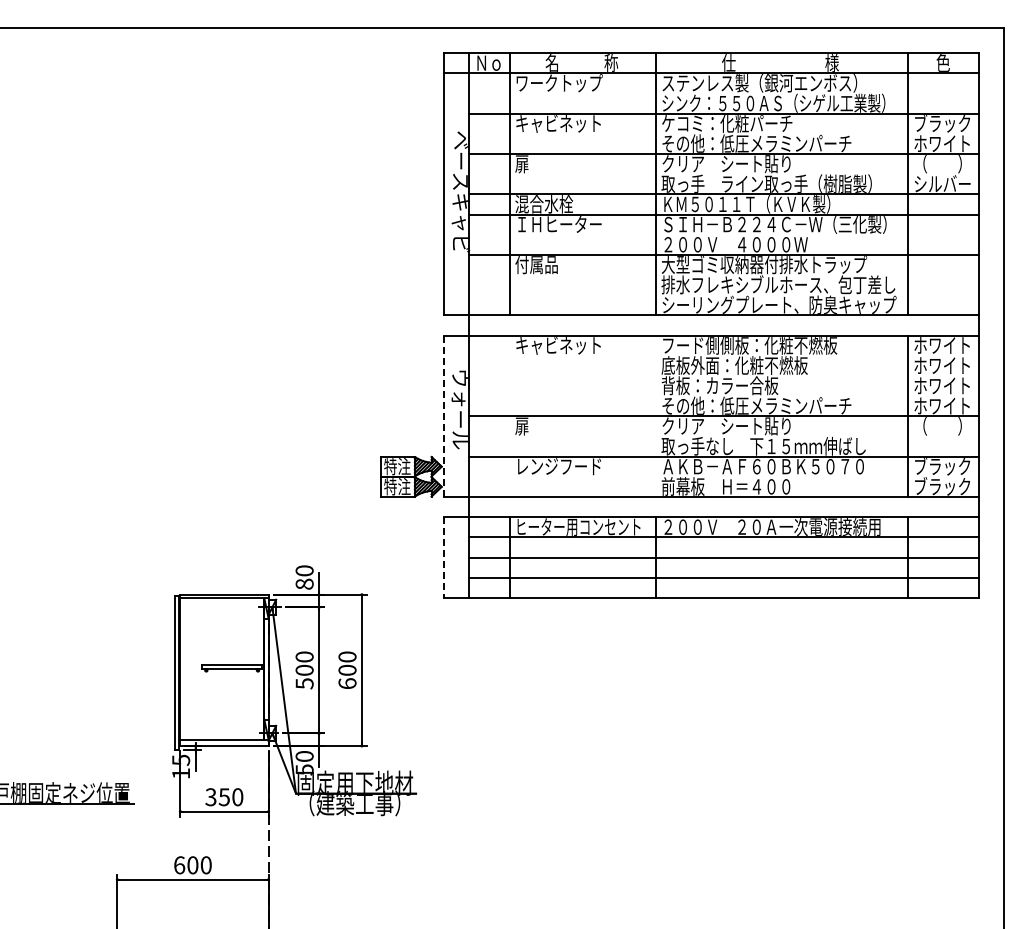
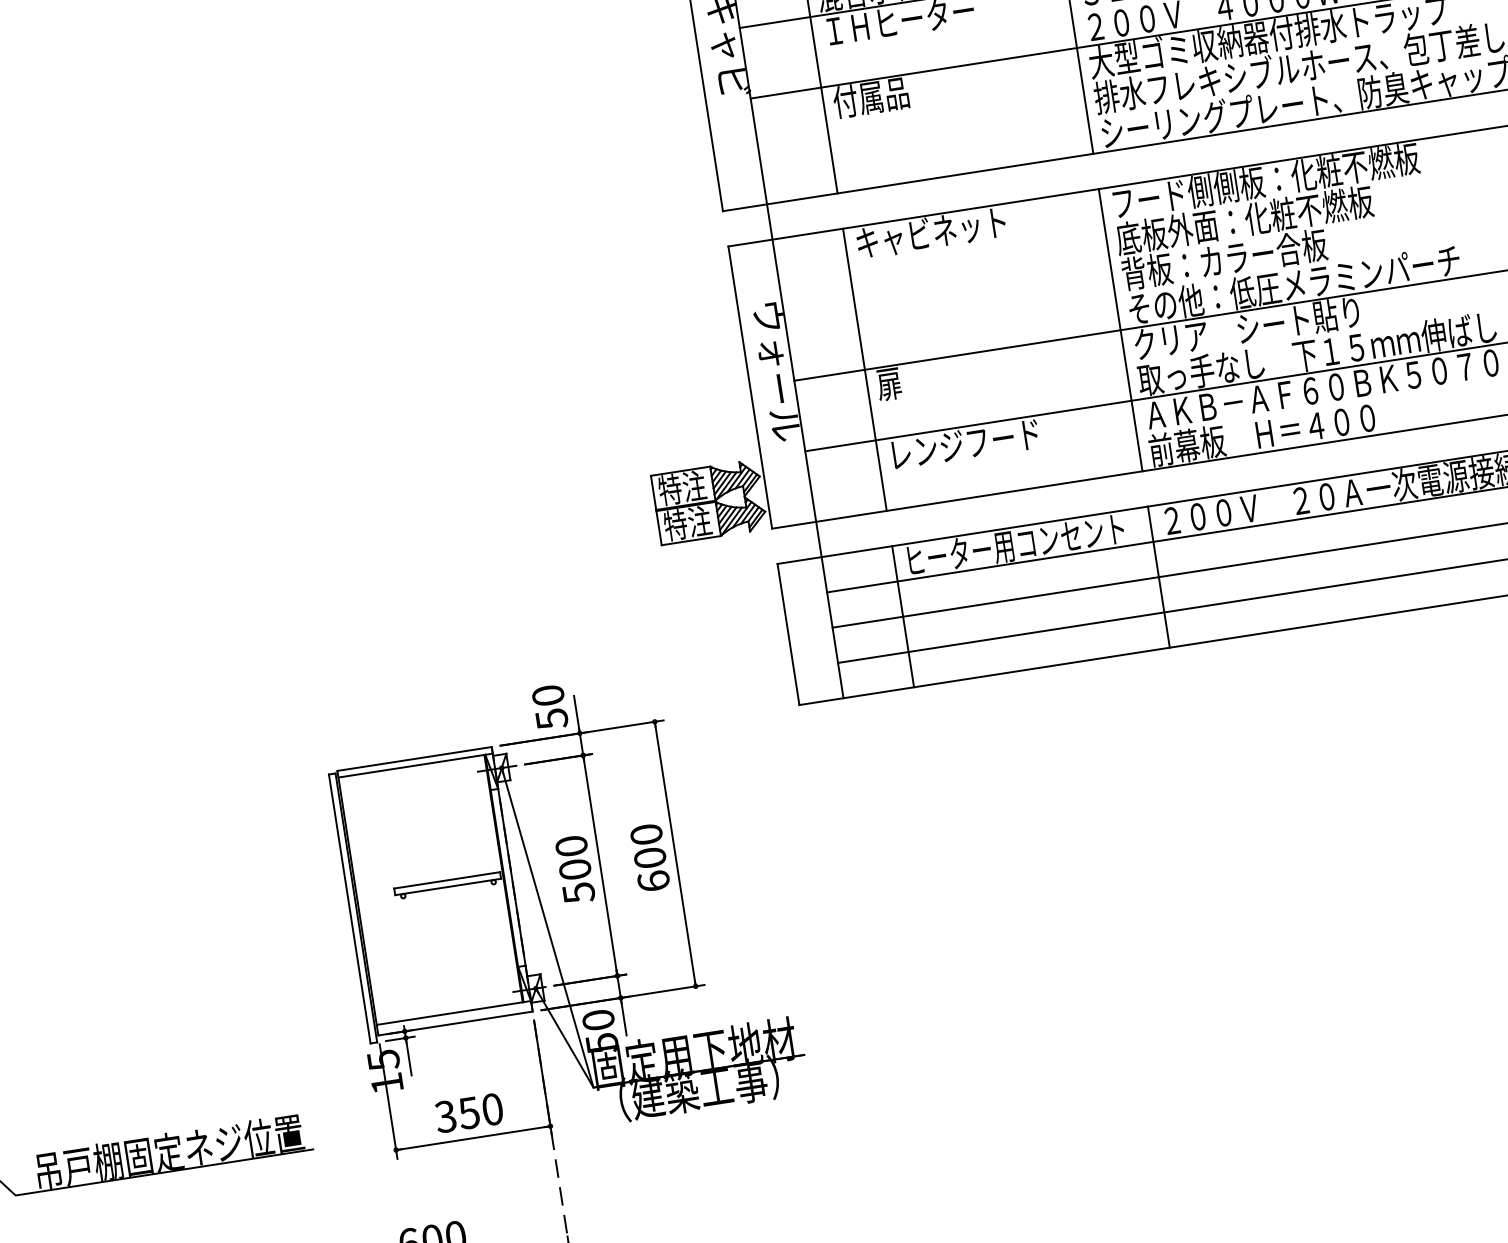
line: (509, 415) -> (864, 368), added
line: (655, 415) -> (1119, 328), added
line: (444, 416) -> (751, 387), dashed -> solid
line: (444, 558) -> (789, 636), dashed -> solid
text: (304, 583) -> (551, 717), 80 -> 50

